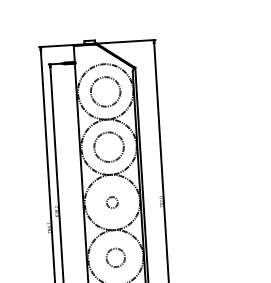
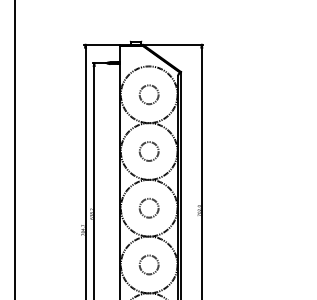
circle: (104, 91) -> (148, 94), size x0.62
circle: (108, 147) -> (148, 151), size x0.62
circle: (111, 202) -> (148, 208), size x1.67

